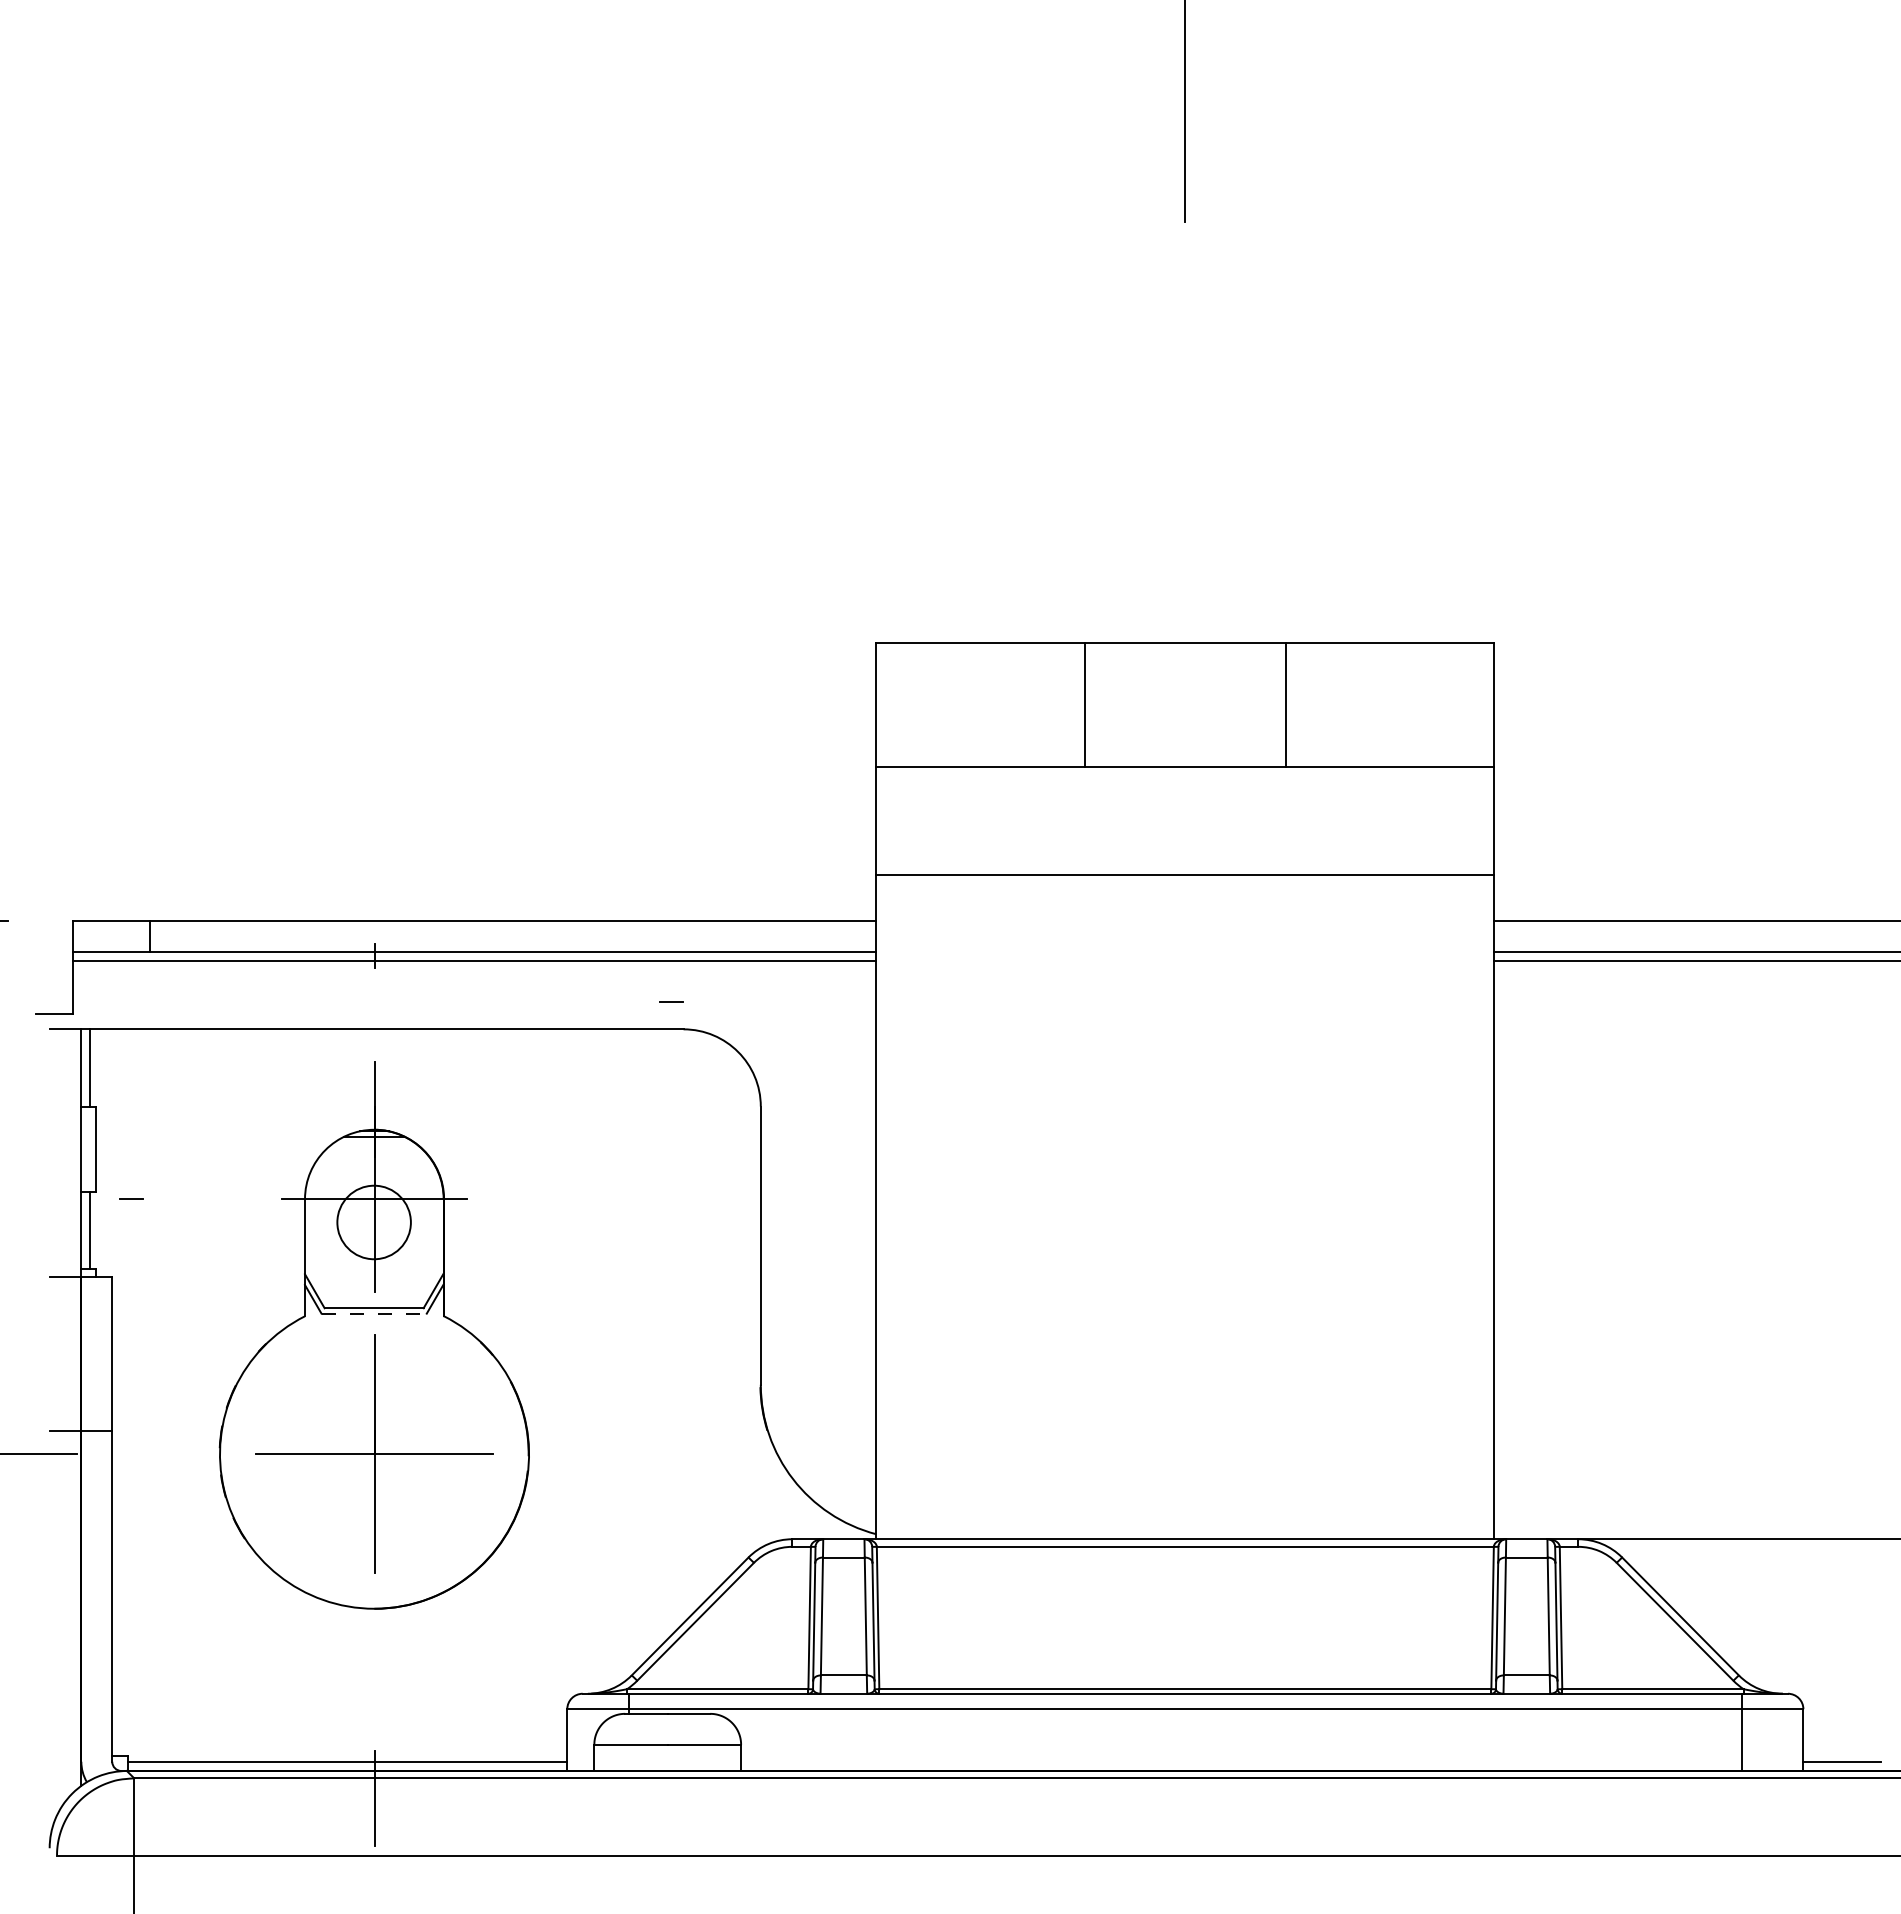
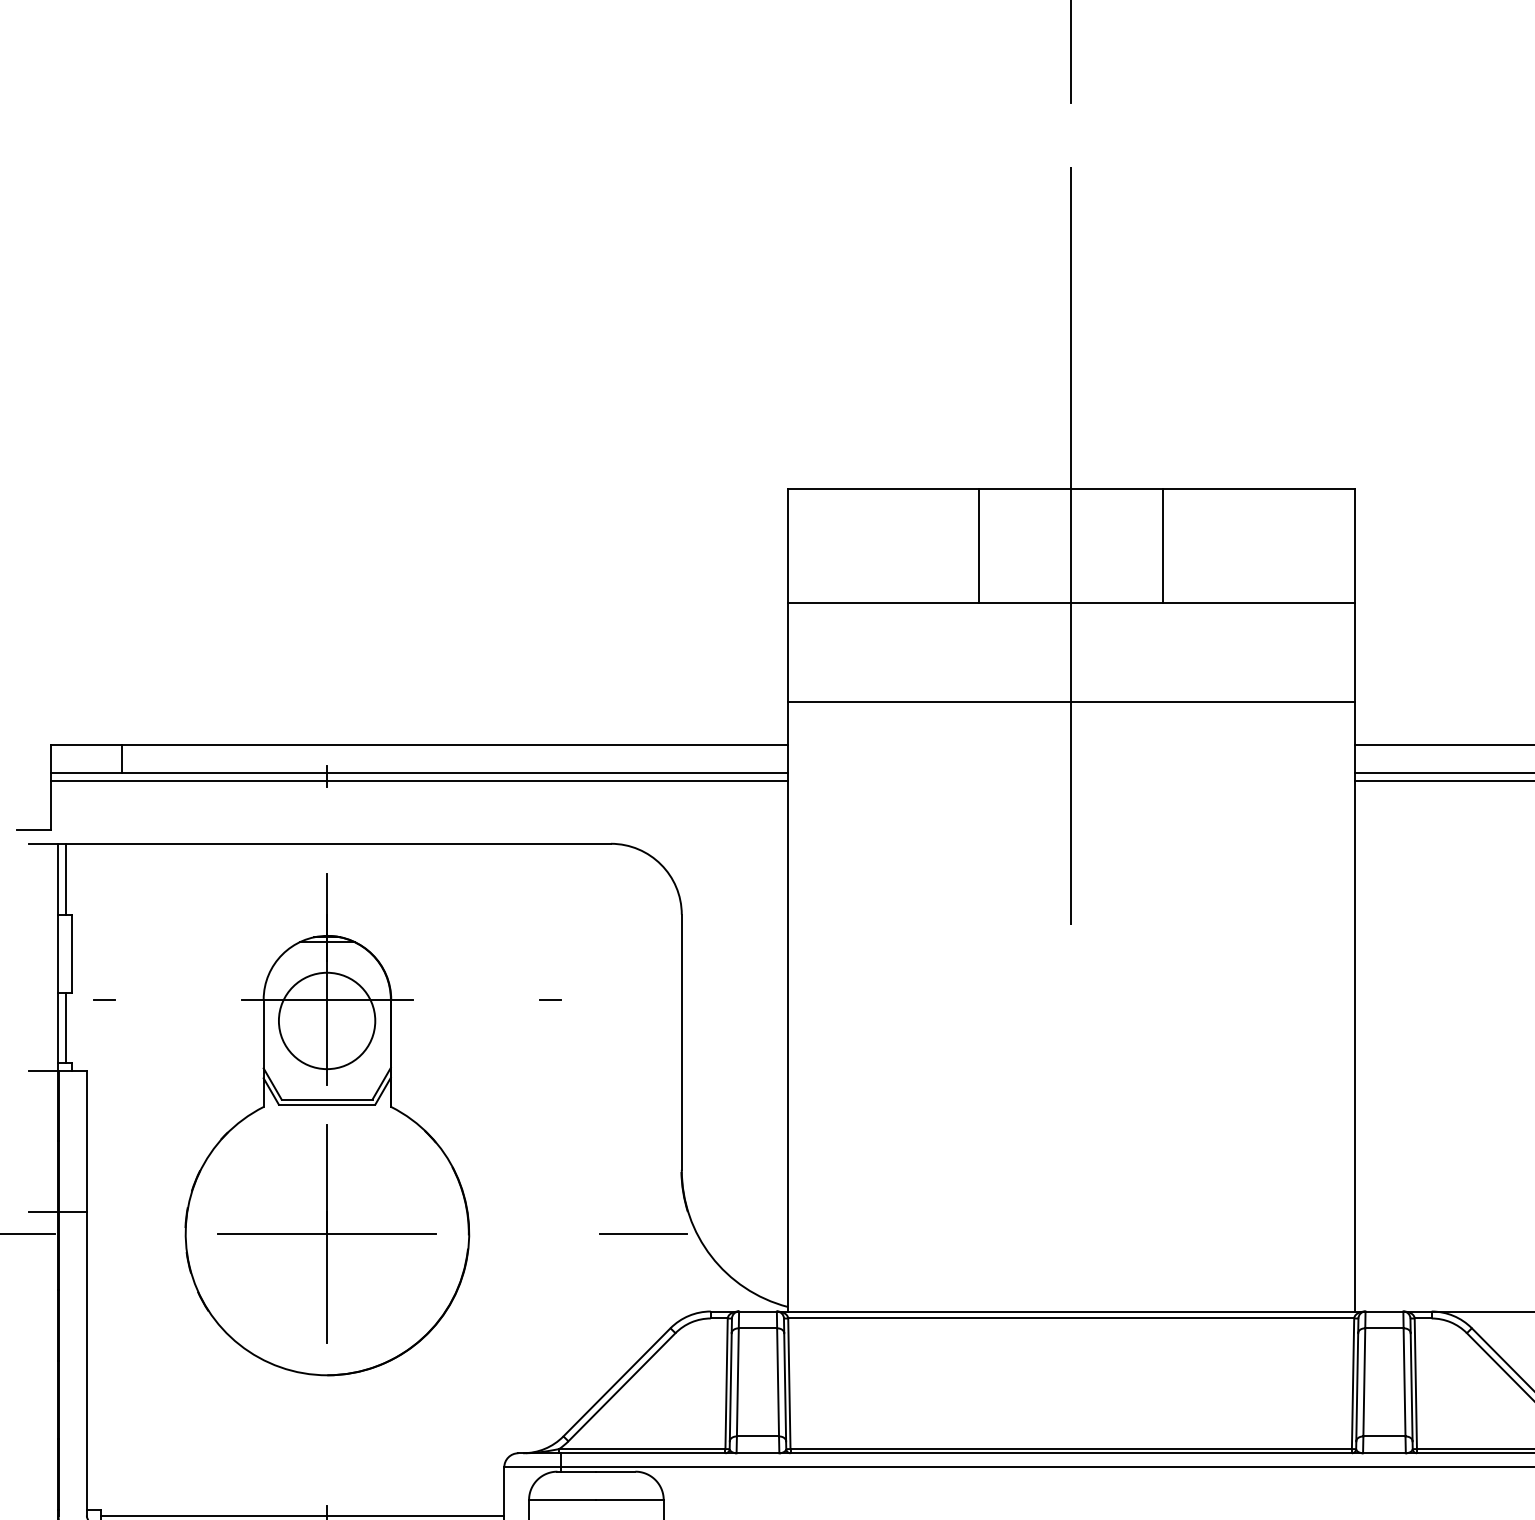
line: (1185, 704) -> (1071, 545), added
line: (671, 1001) -> (550, 998), moved
circle: (373, 1222) -> (326, 1020), size x1.43
line: (374, 1313) -> (327, 1104), dashed -> solid
line: (718, 1454) -> (642, 1233), added

